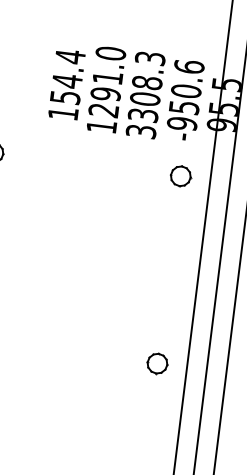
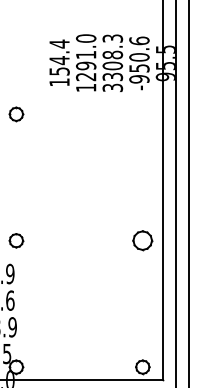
part: (180, 176) -> (142, 114), removed
part: (157, 363) -> (142, 240), size x1.4

